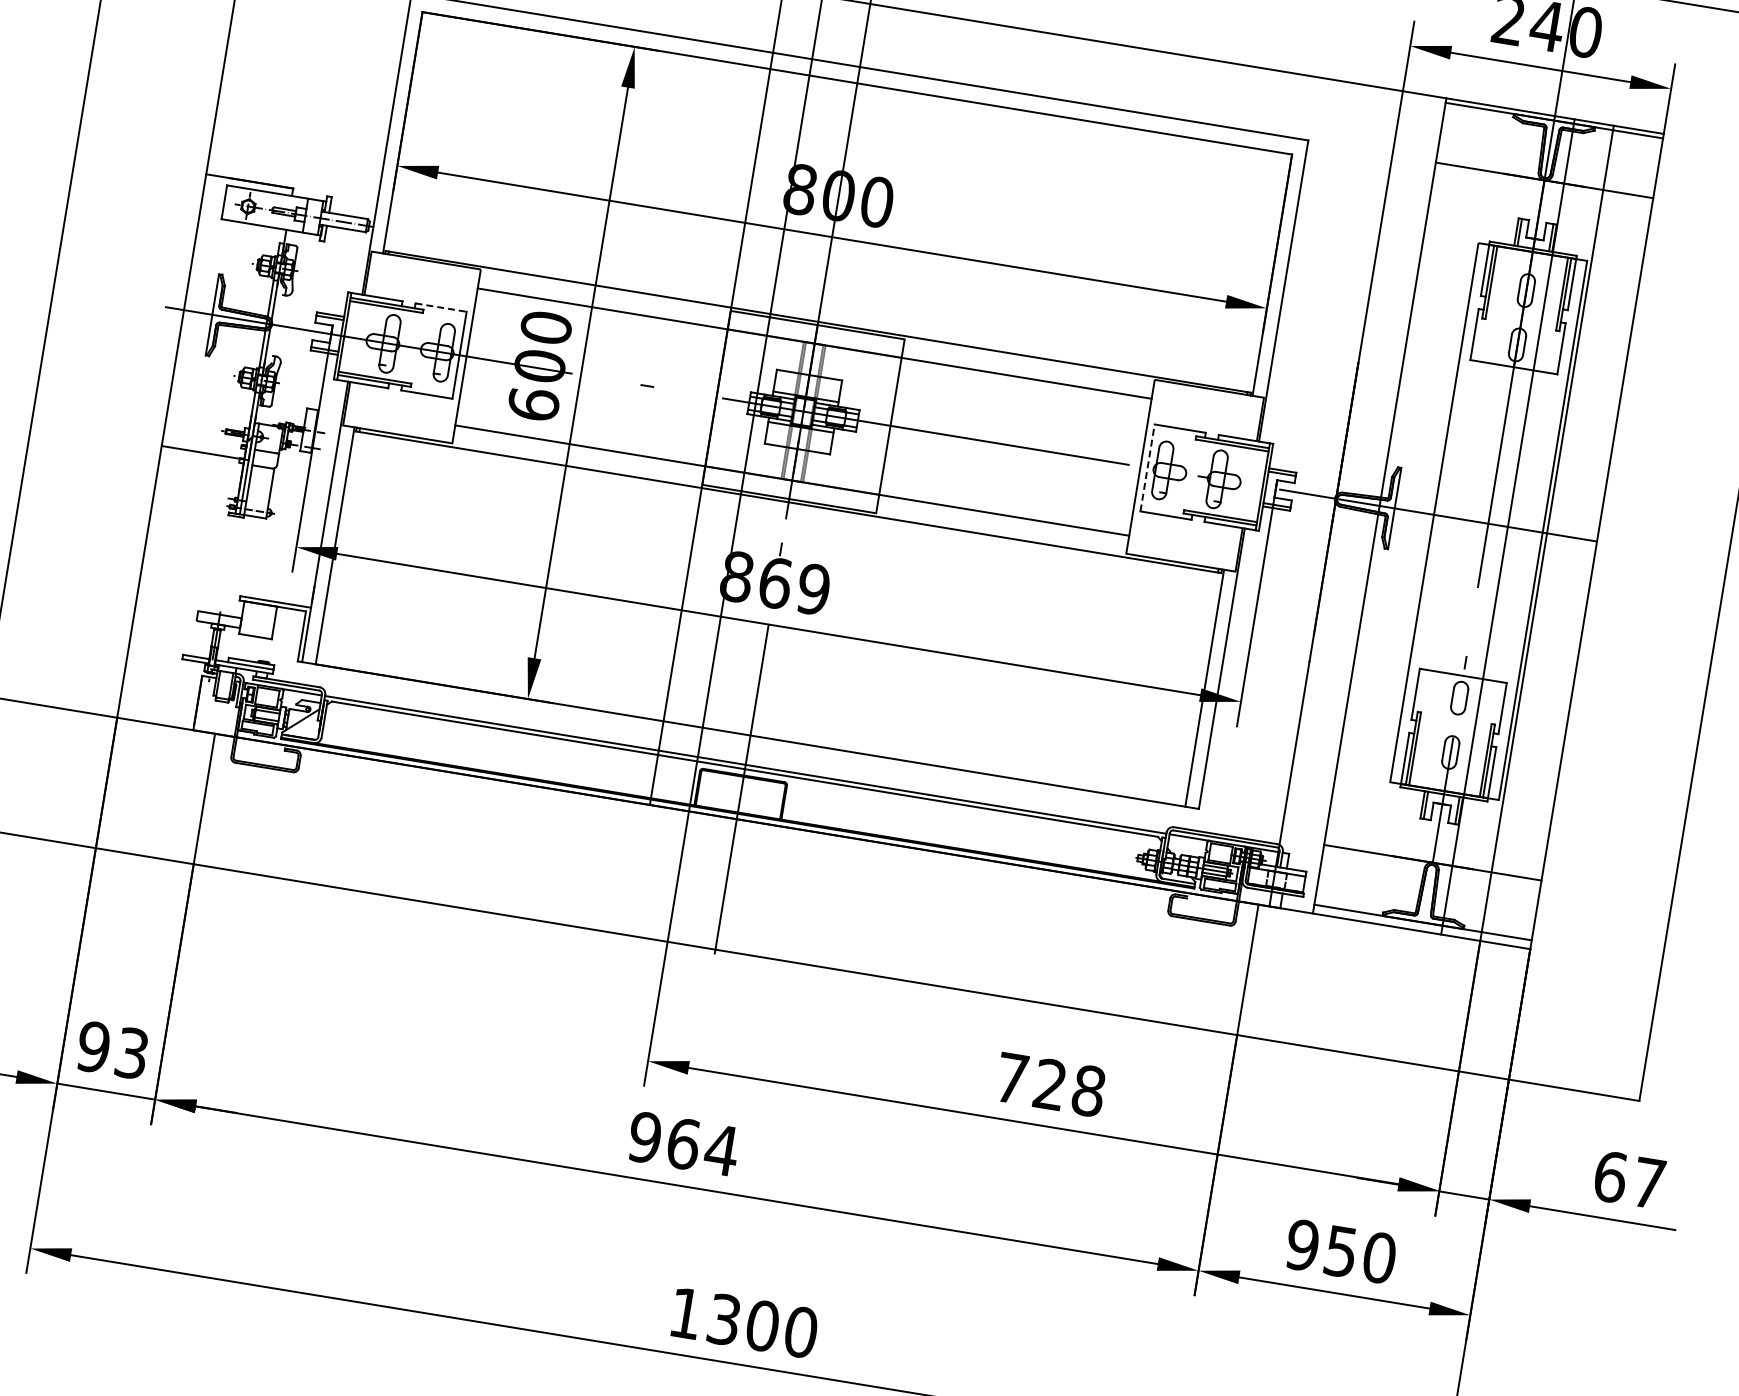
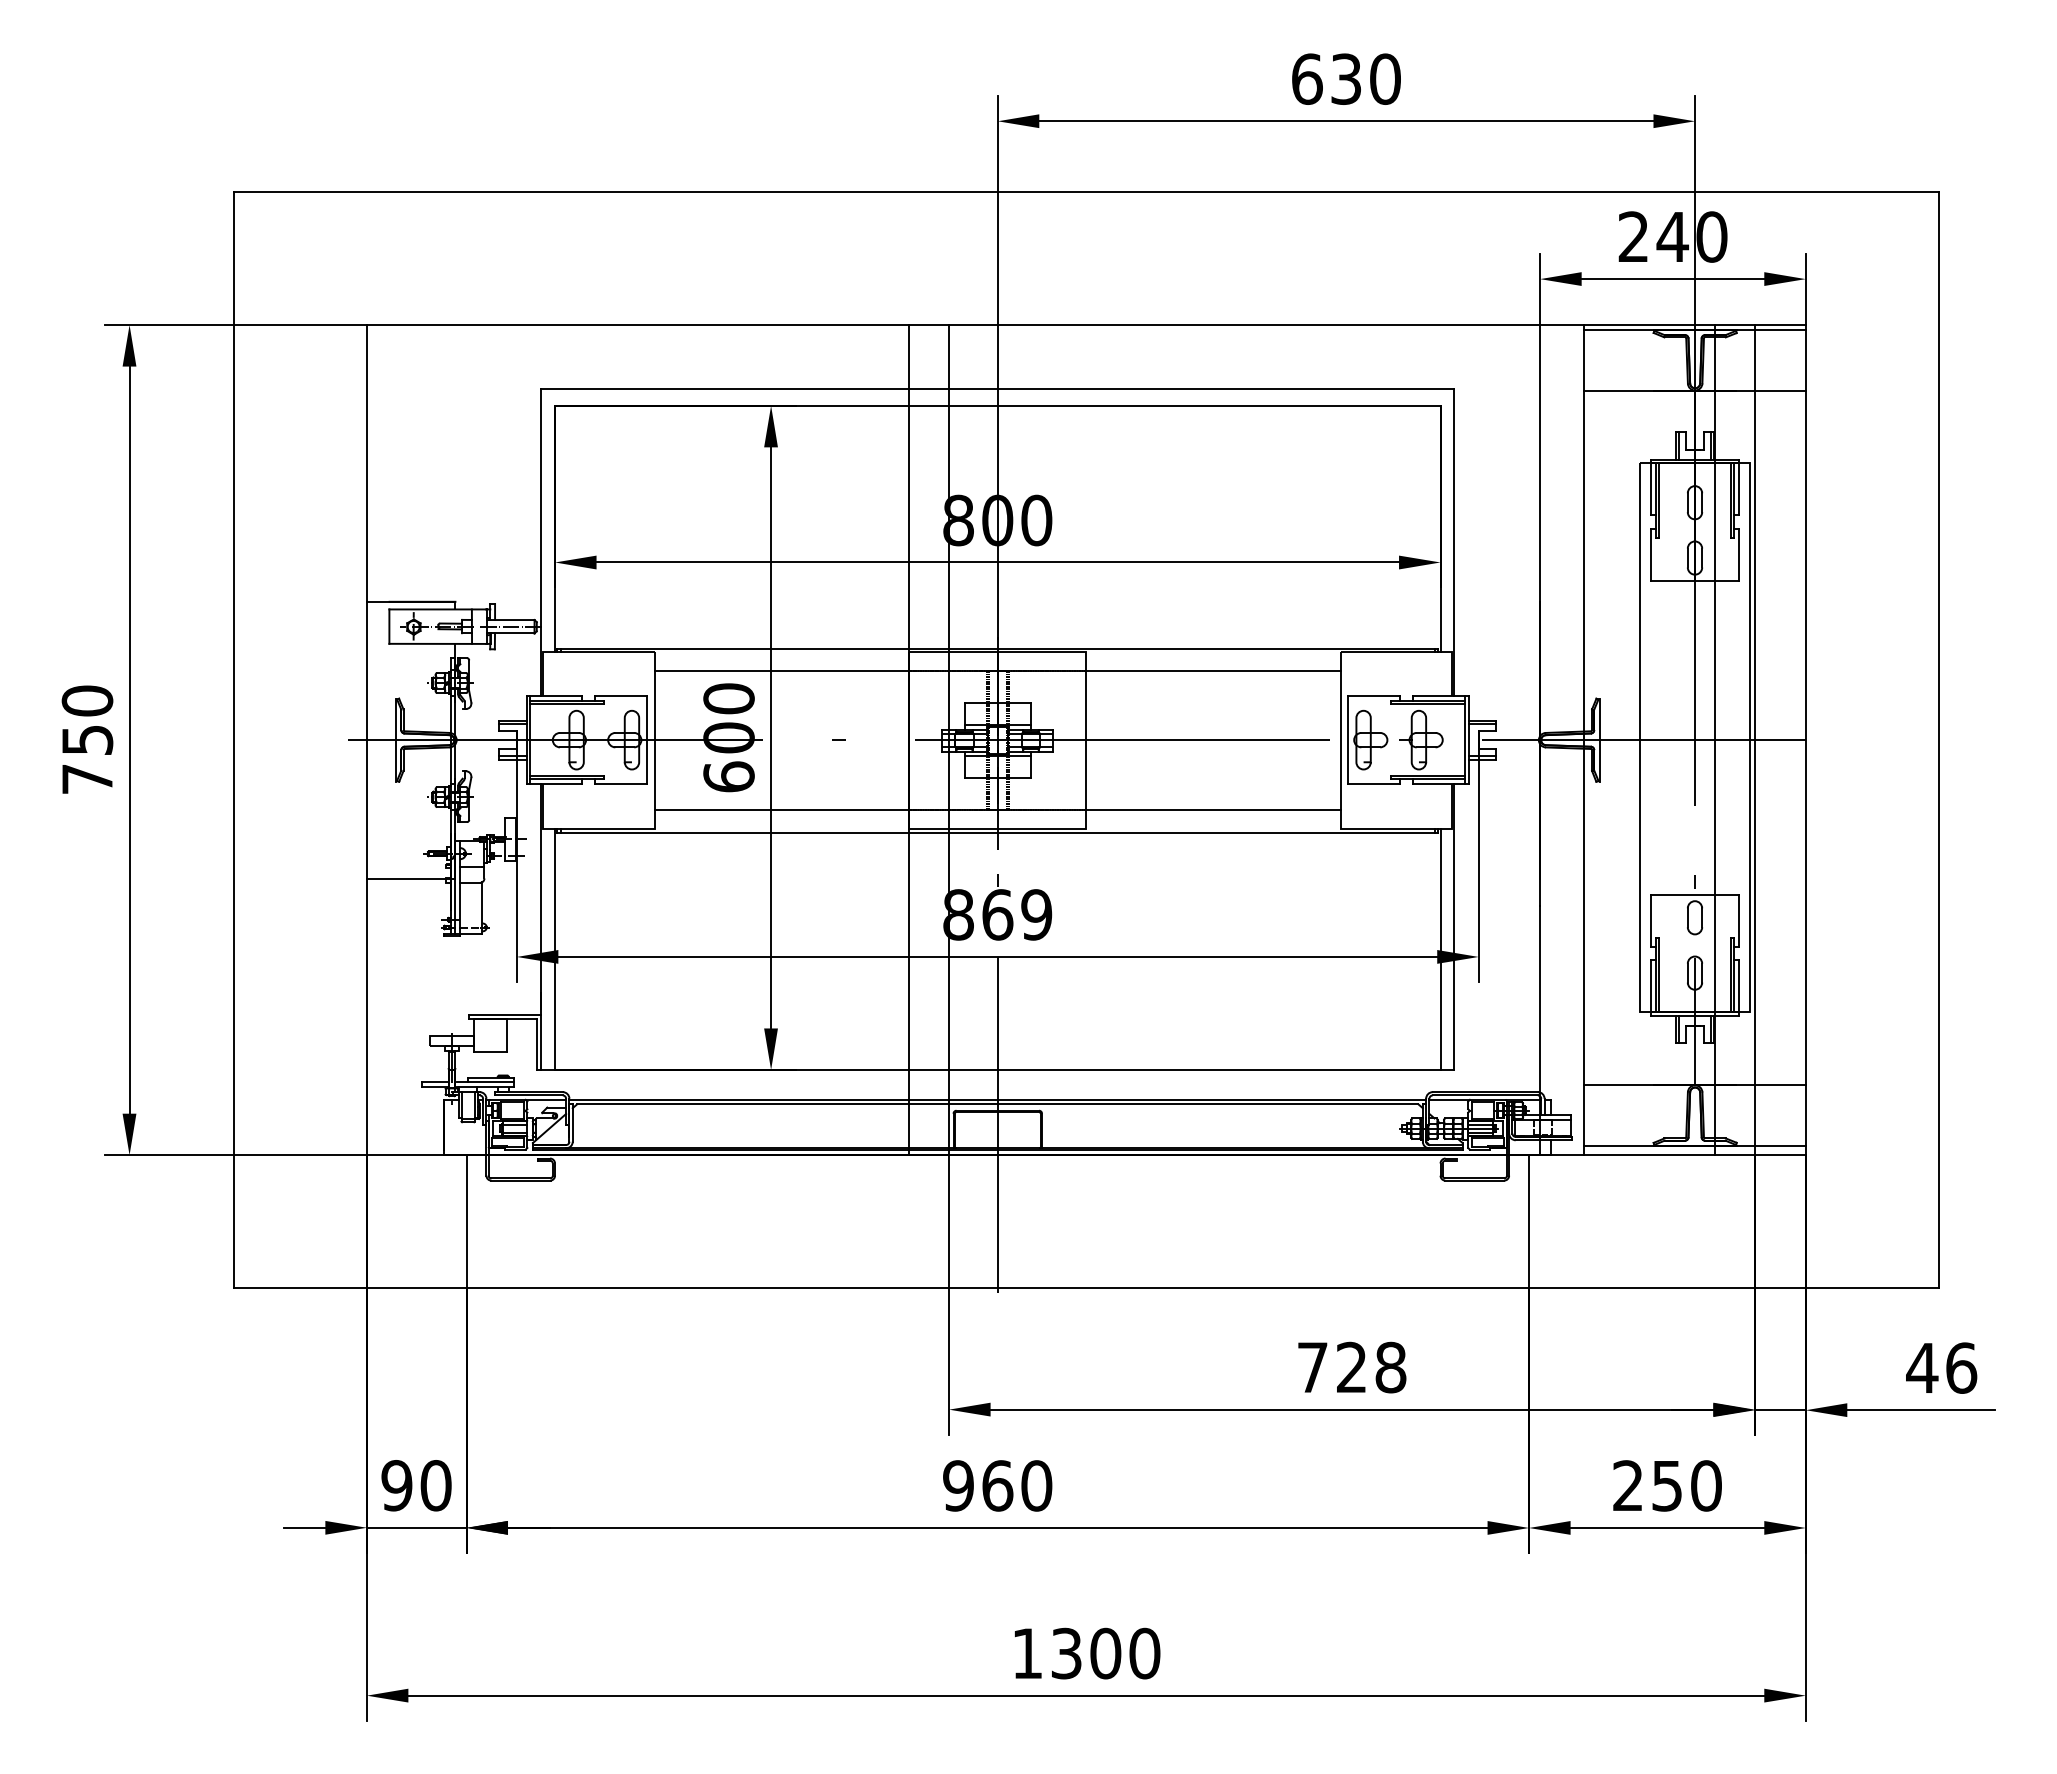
line: (441, 307) -> (621, 695), dashed -> solid
line: (1148, 467) -> (1348, 739), dashed -> solid
text: (131, 1053) -> (435, 1485), 93 -> 90
text: (721, 1149) -> (1036, 1485), 964 -> 960
text: (1629, 1179) -> (1941, 1367), 67 -> 46
text: (1302, 1244) -> (1627, 1485), 950 -> 250

